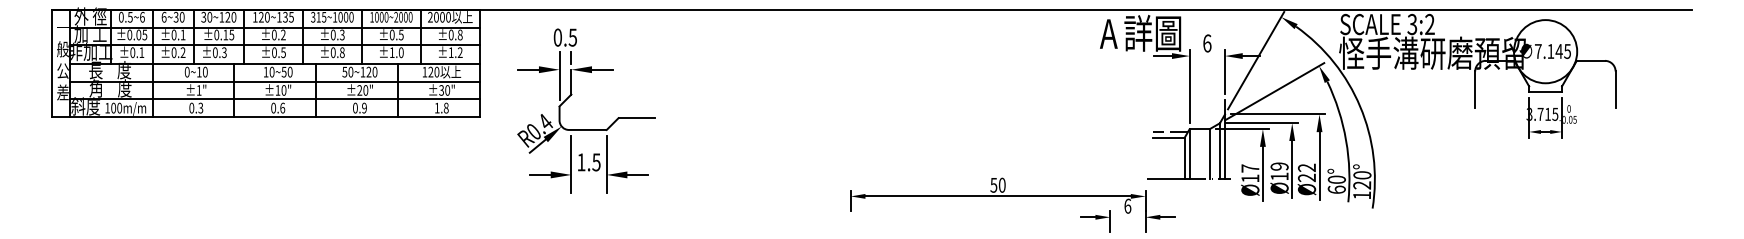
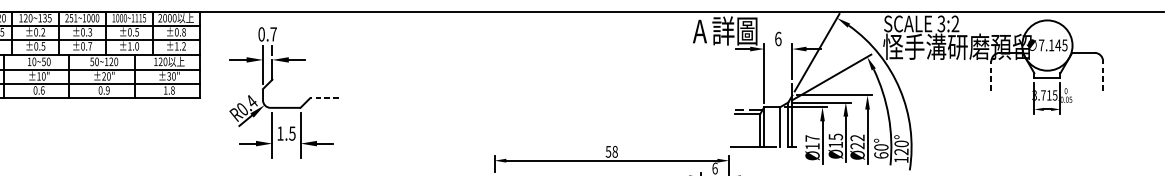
text: (403, 16) -> (138, 17), 1000~2000 -> 1000~1115
text: (318, 17) -> (71, 18), 315~1000 -> 251~1000
text: (572, 37) -> (273, 34), 0.5 -> 0.7
text: (341, 52) -> (89, 46), ±0.8 -> ±0.7
line: (1475, 89) -> (991, 75), solid -> dashed
line: (1615, 89) -> (1103, 75), solid -> dashed
line: (636, 118) -> (324, 98), solid -> dashed
text: (1279, 166) -> (835, 136), Ø19 -> Ø15
text: (1001, 185) -> (614, 152), 50 -> 58

